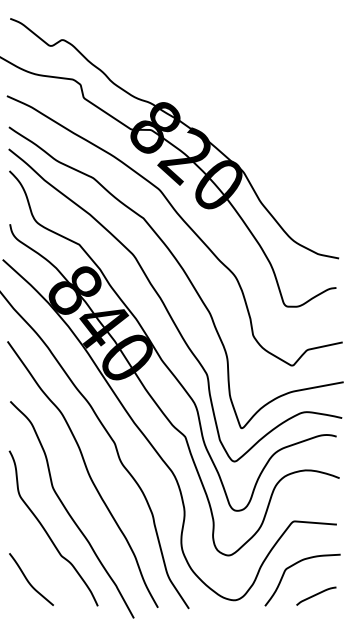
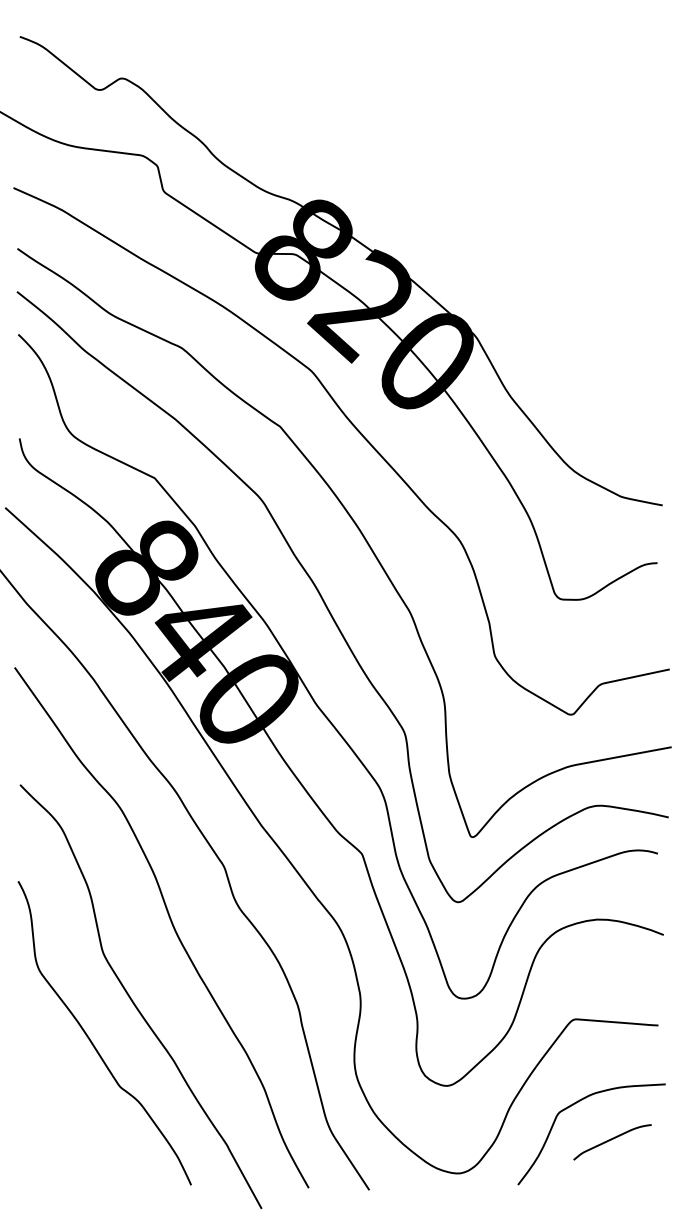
curve: (29, 581) -> (57, 1136), removed
curve: (316, 595) -> (612, 1140), moved

